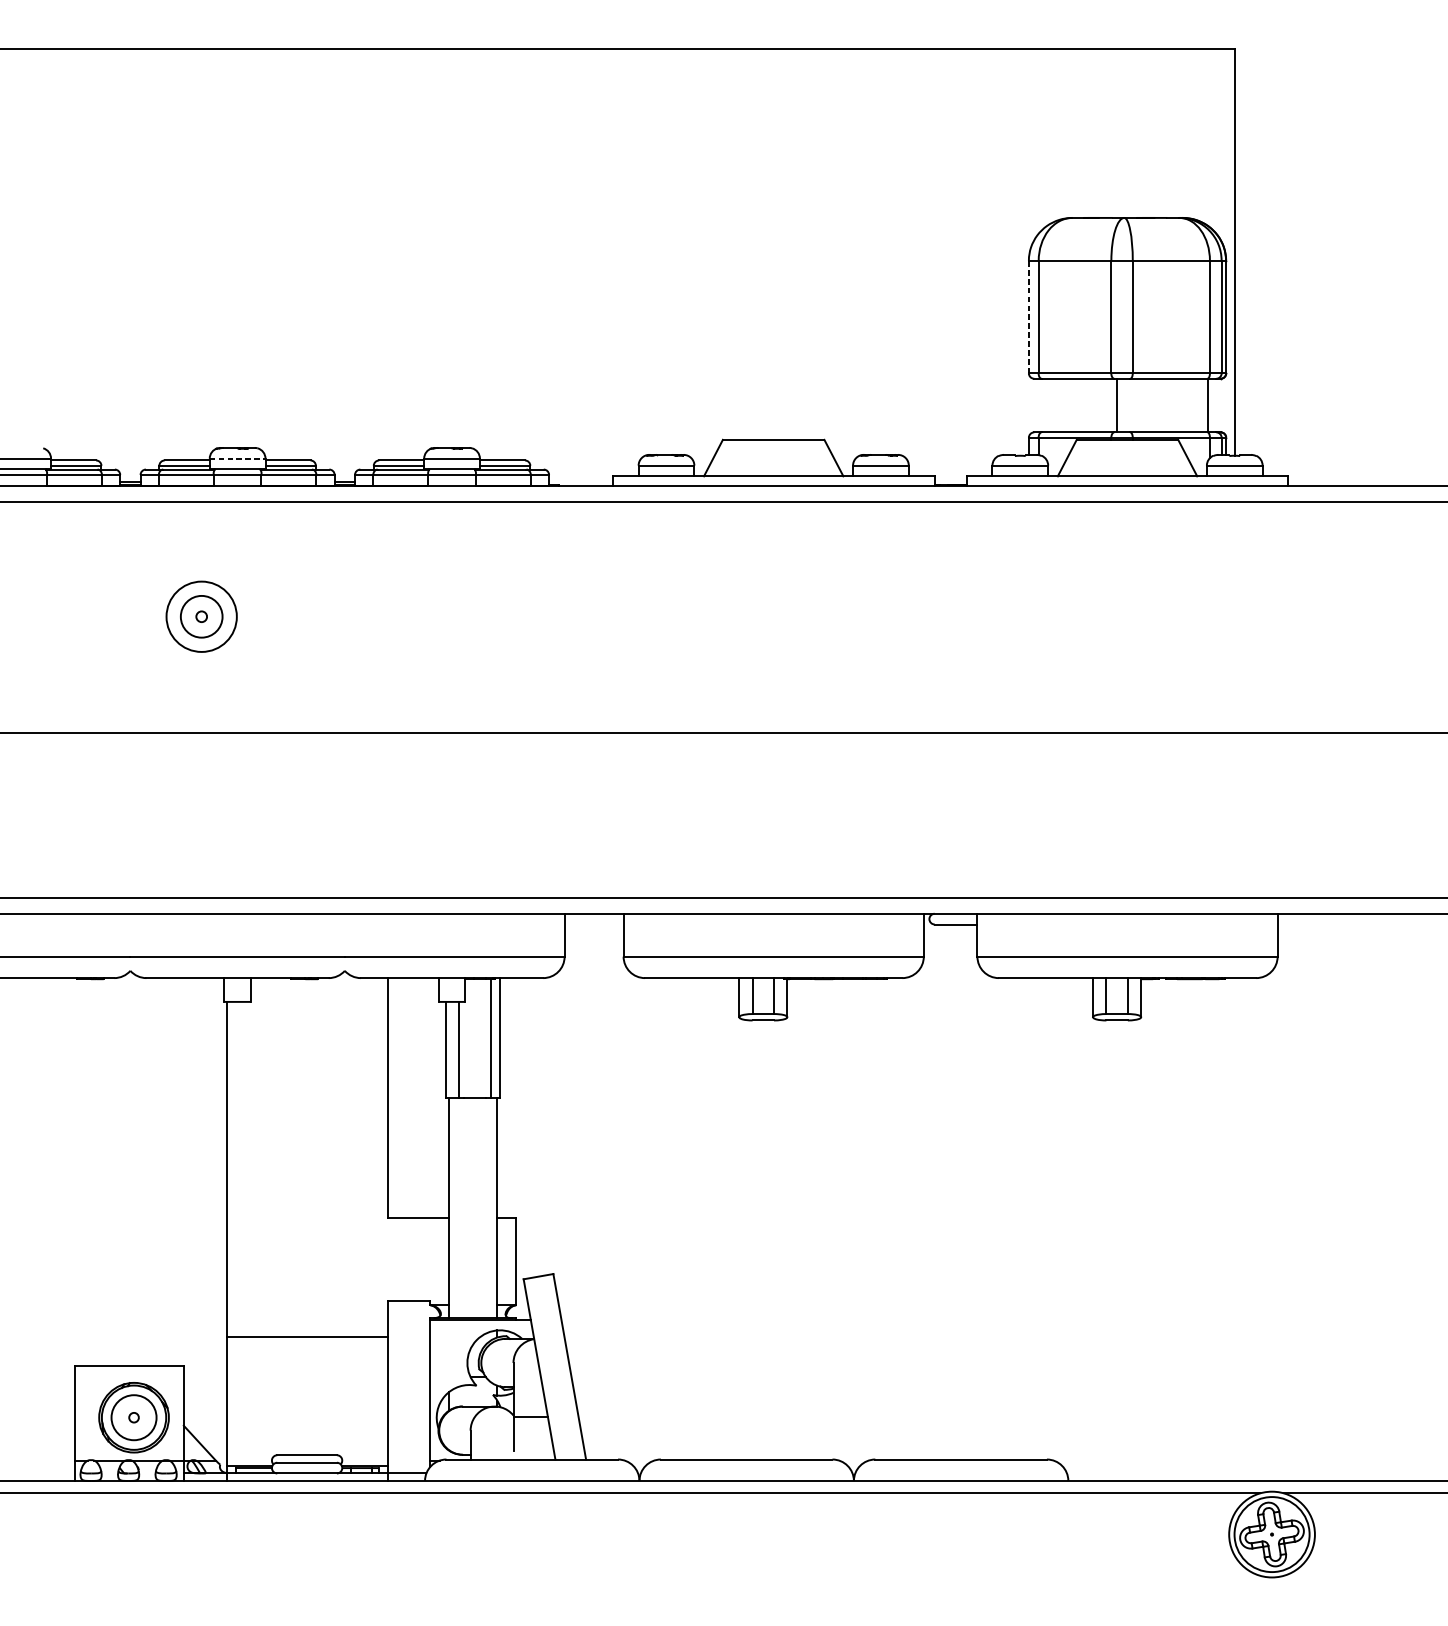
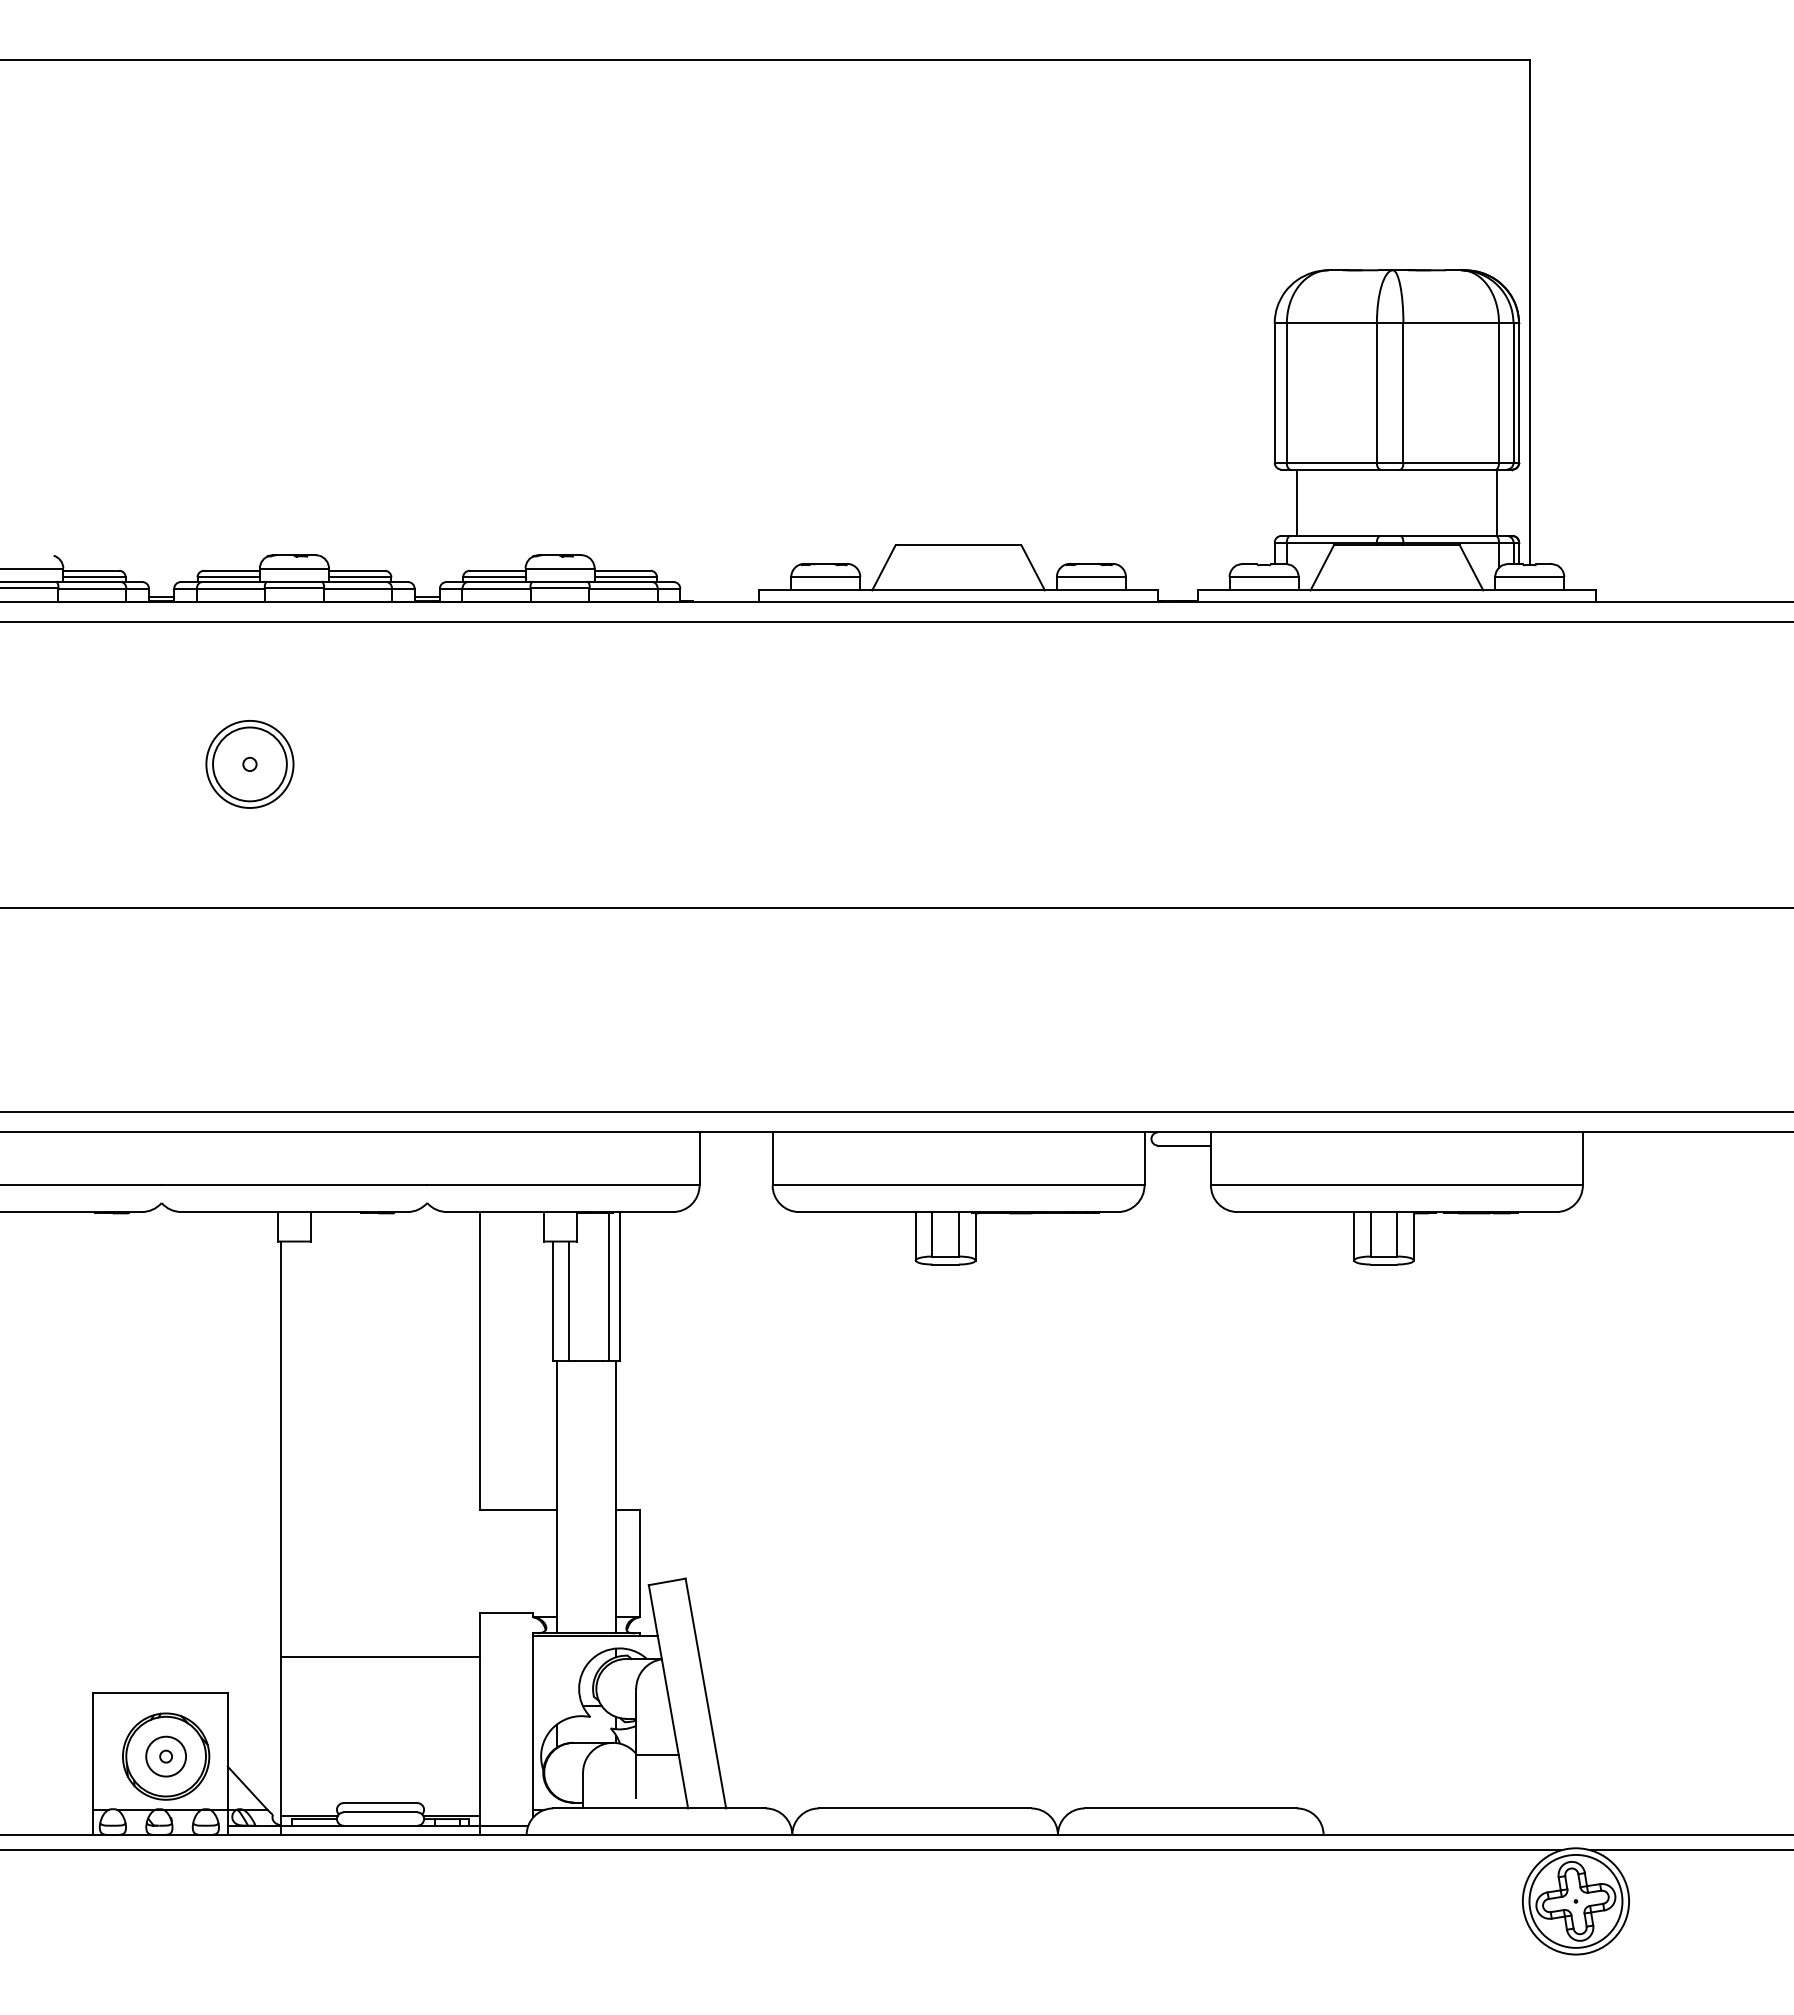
line: (1028, 317) -> (1274, 393), dashed -> solid
line: (1117, 405) -> (1297, 502), moved
line: (237, 458) -> (294, 568), dashed -> solid
circle: (201, 616) -> (249, 764), size x1.43
circle: (134, 1417) -> (166, 1756), size x0.71

